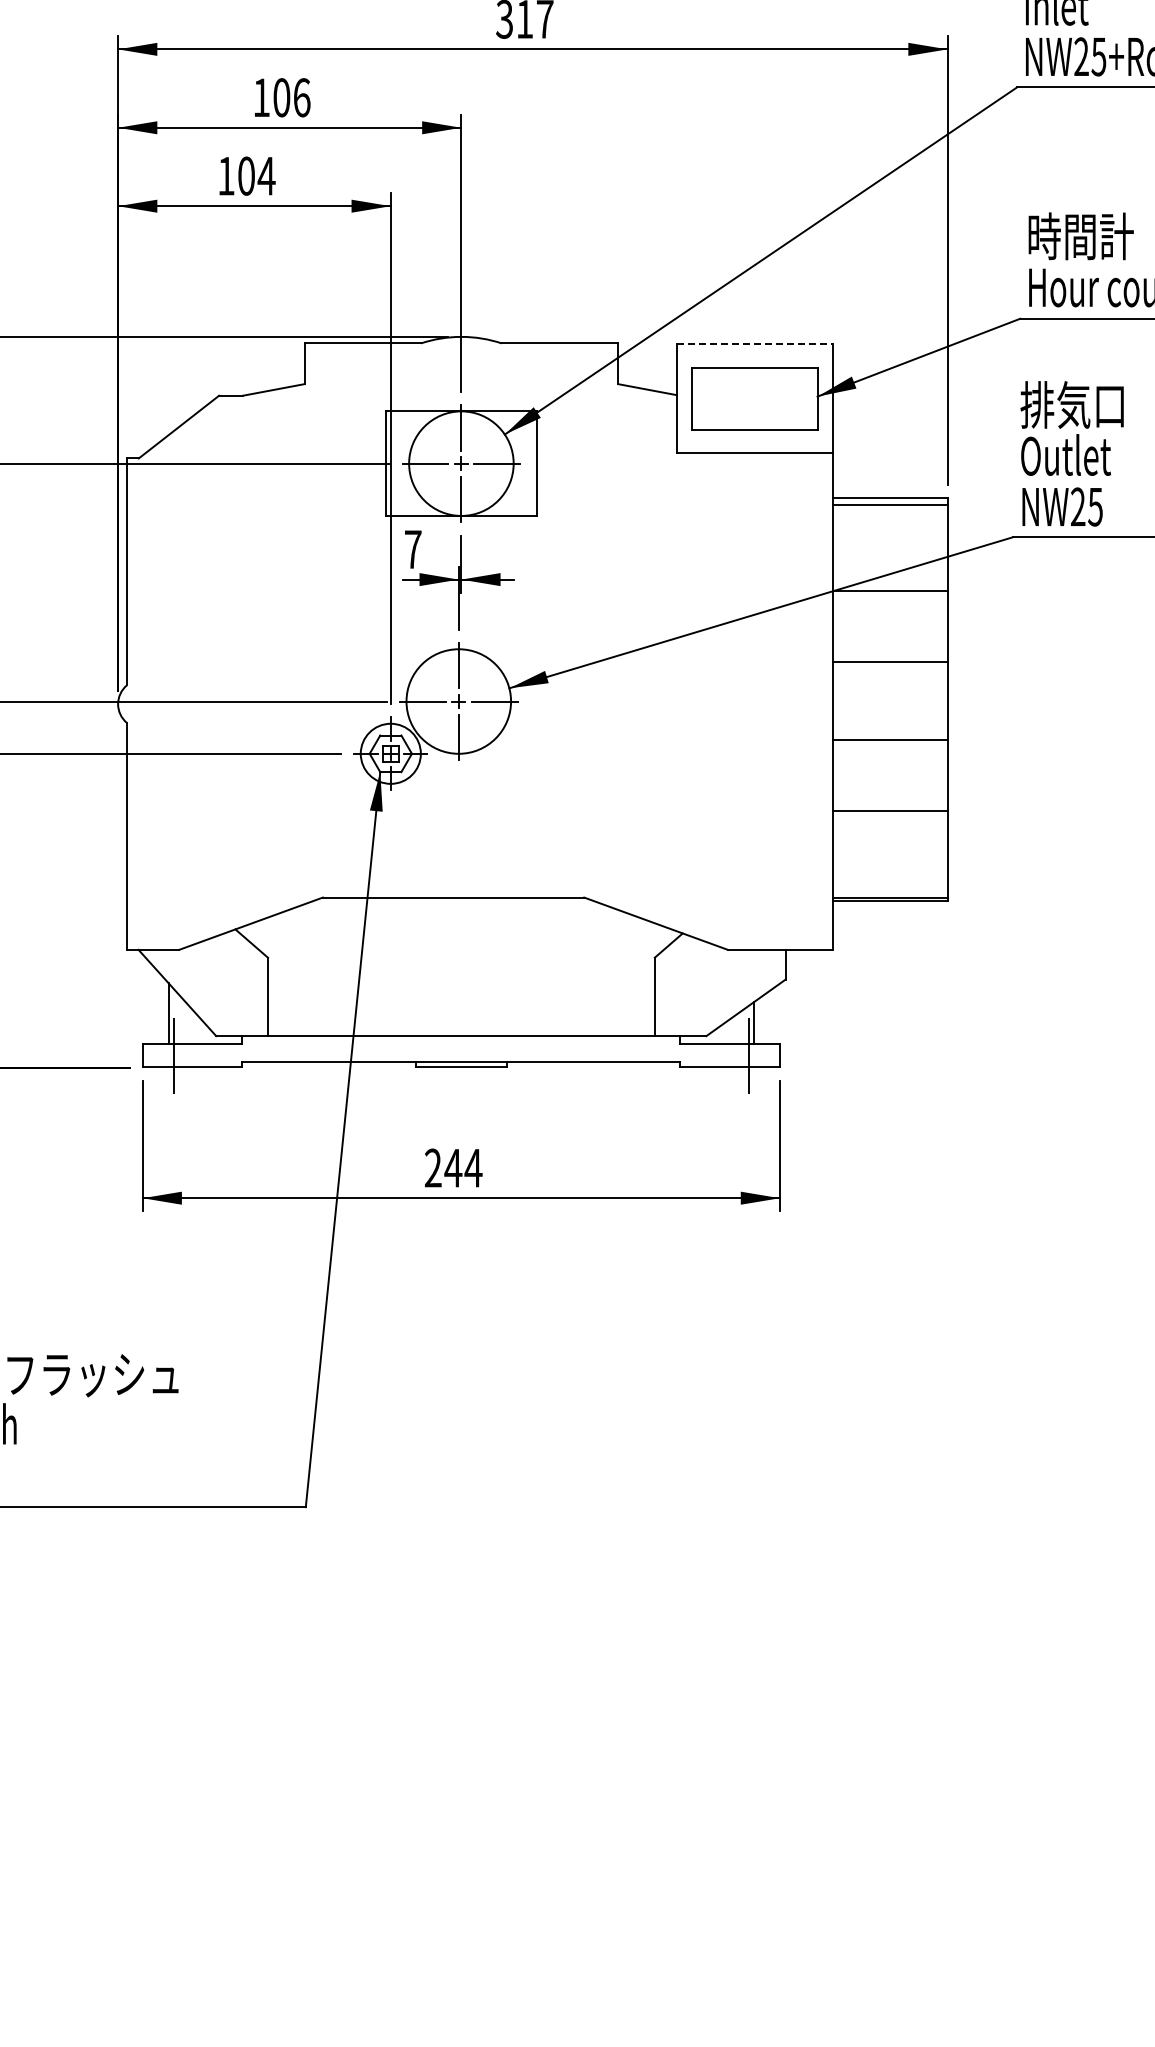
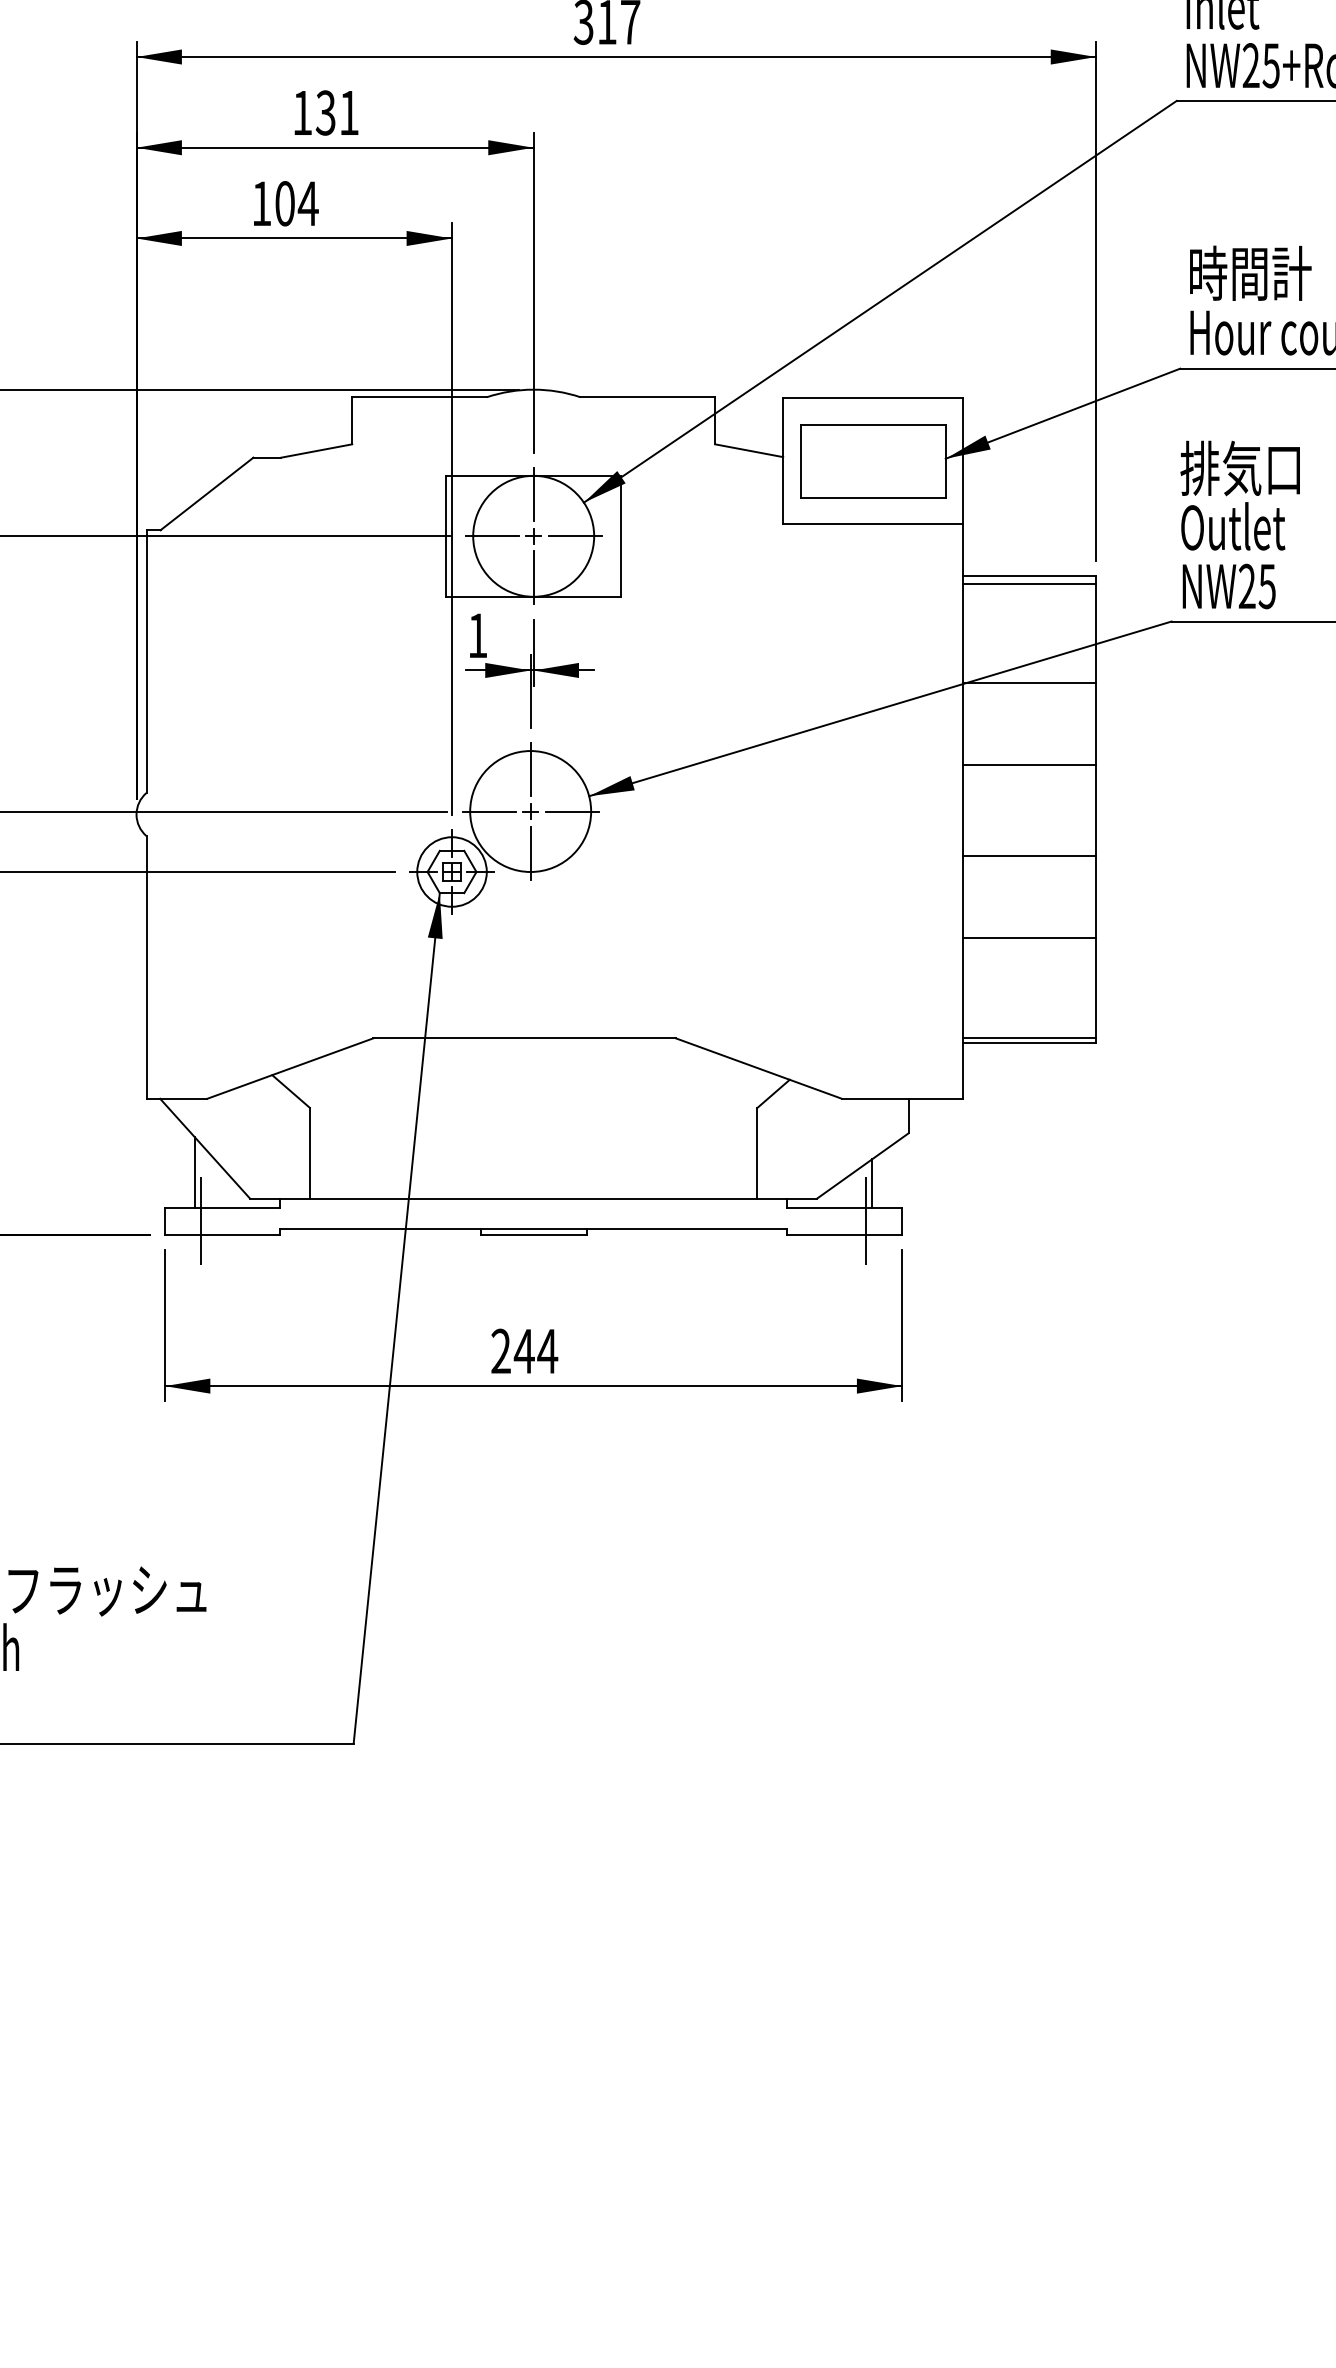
text: (291, 97) -> (337, 112), 106 -> 131
line: (754, 344) -> (872, 398), dashed -> solid
text: (413, 549) -> (478, 635), 7 -> 1

